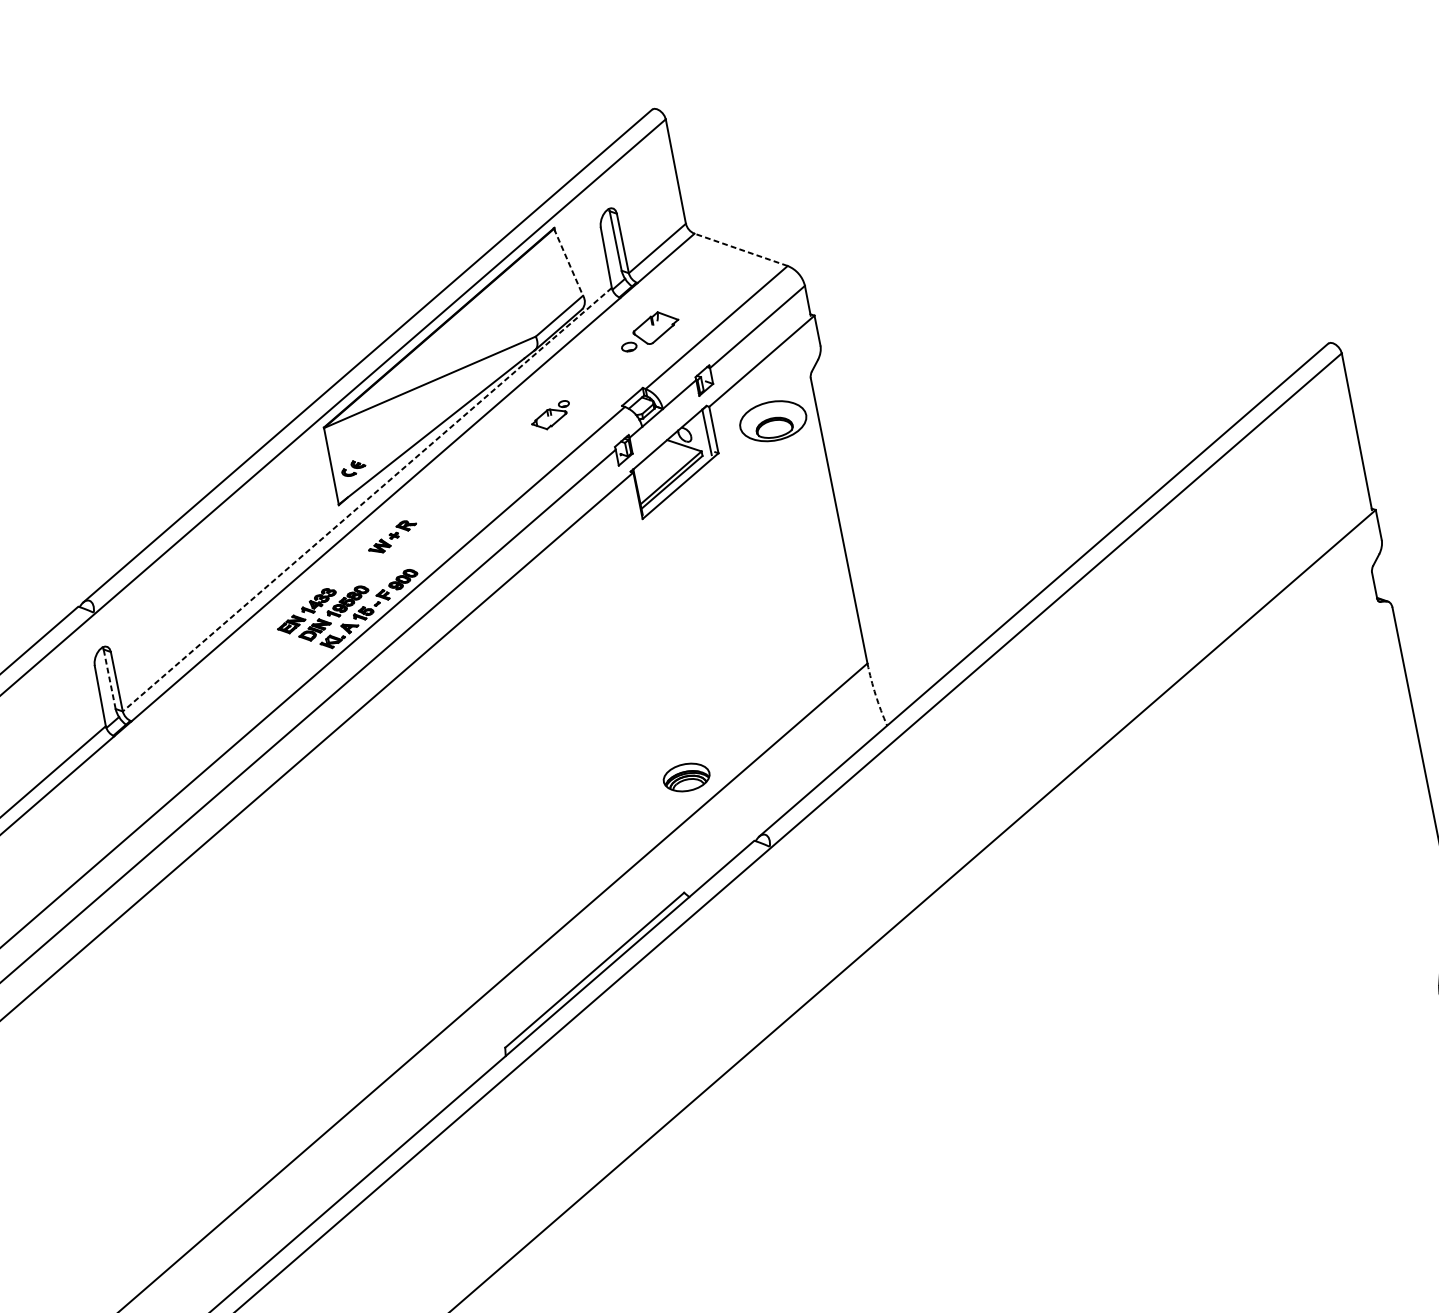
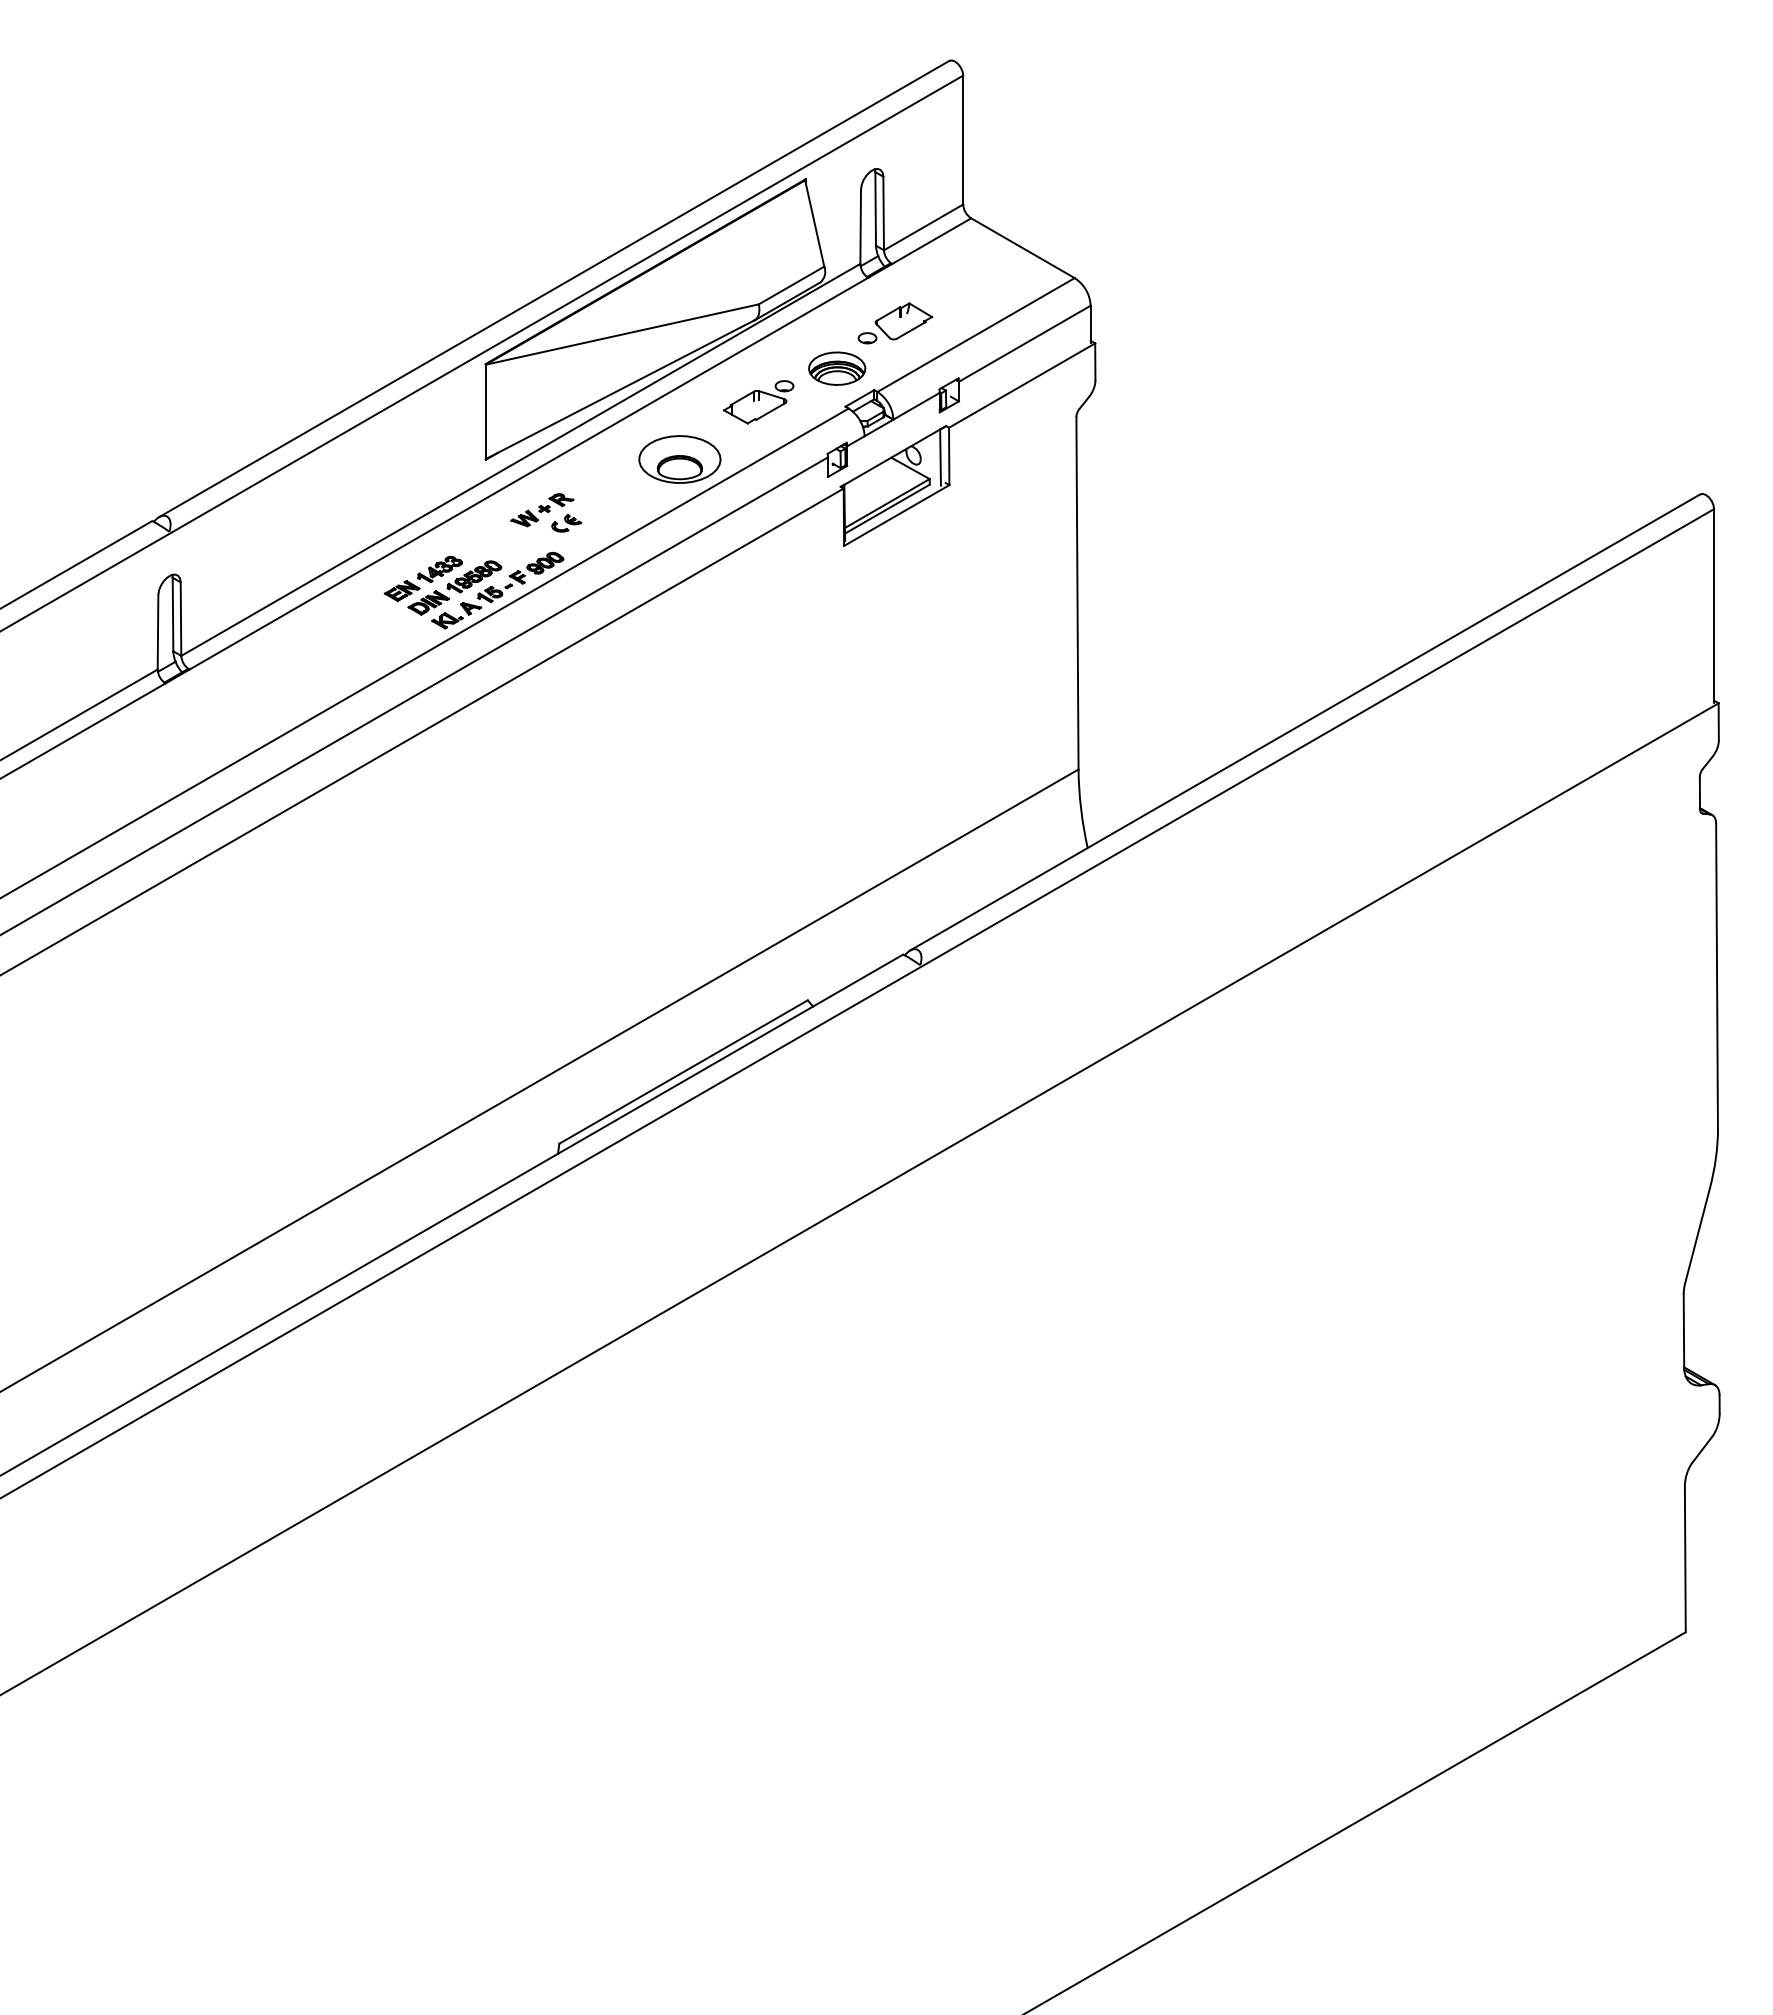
line: (740, 250) -> (1022, 248), dashed -> solid
line: (568, 262) -> (814, 223), dashed -> solid
part: (550, 416) -> (758, 402), size x1.43
part: (772, 421) -> (679, 459), moved
part: (353, 468) -> (566, 523), moved
line: (367, 500) -> (520, 460), dashed -> solid
line: (110, 679) -> (173, 614), dashed -> solid
arc: (875, 694) -> (1081, 808), dashed -> solid
part: (686, 777) -> (837, 368), moved

